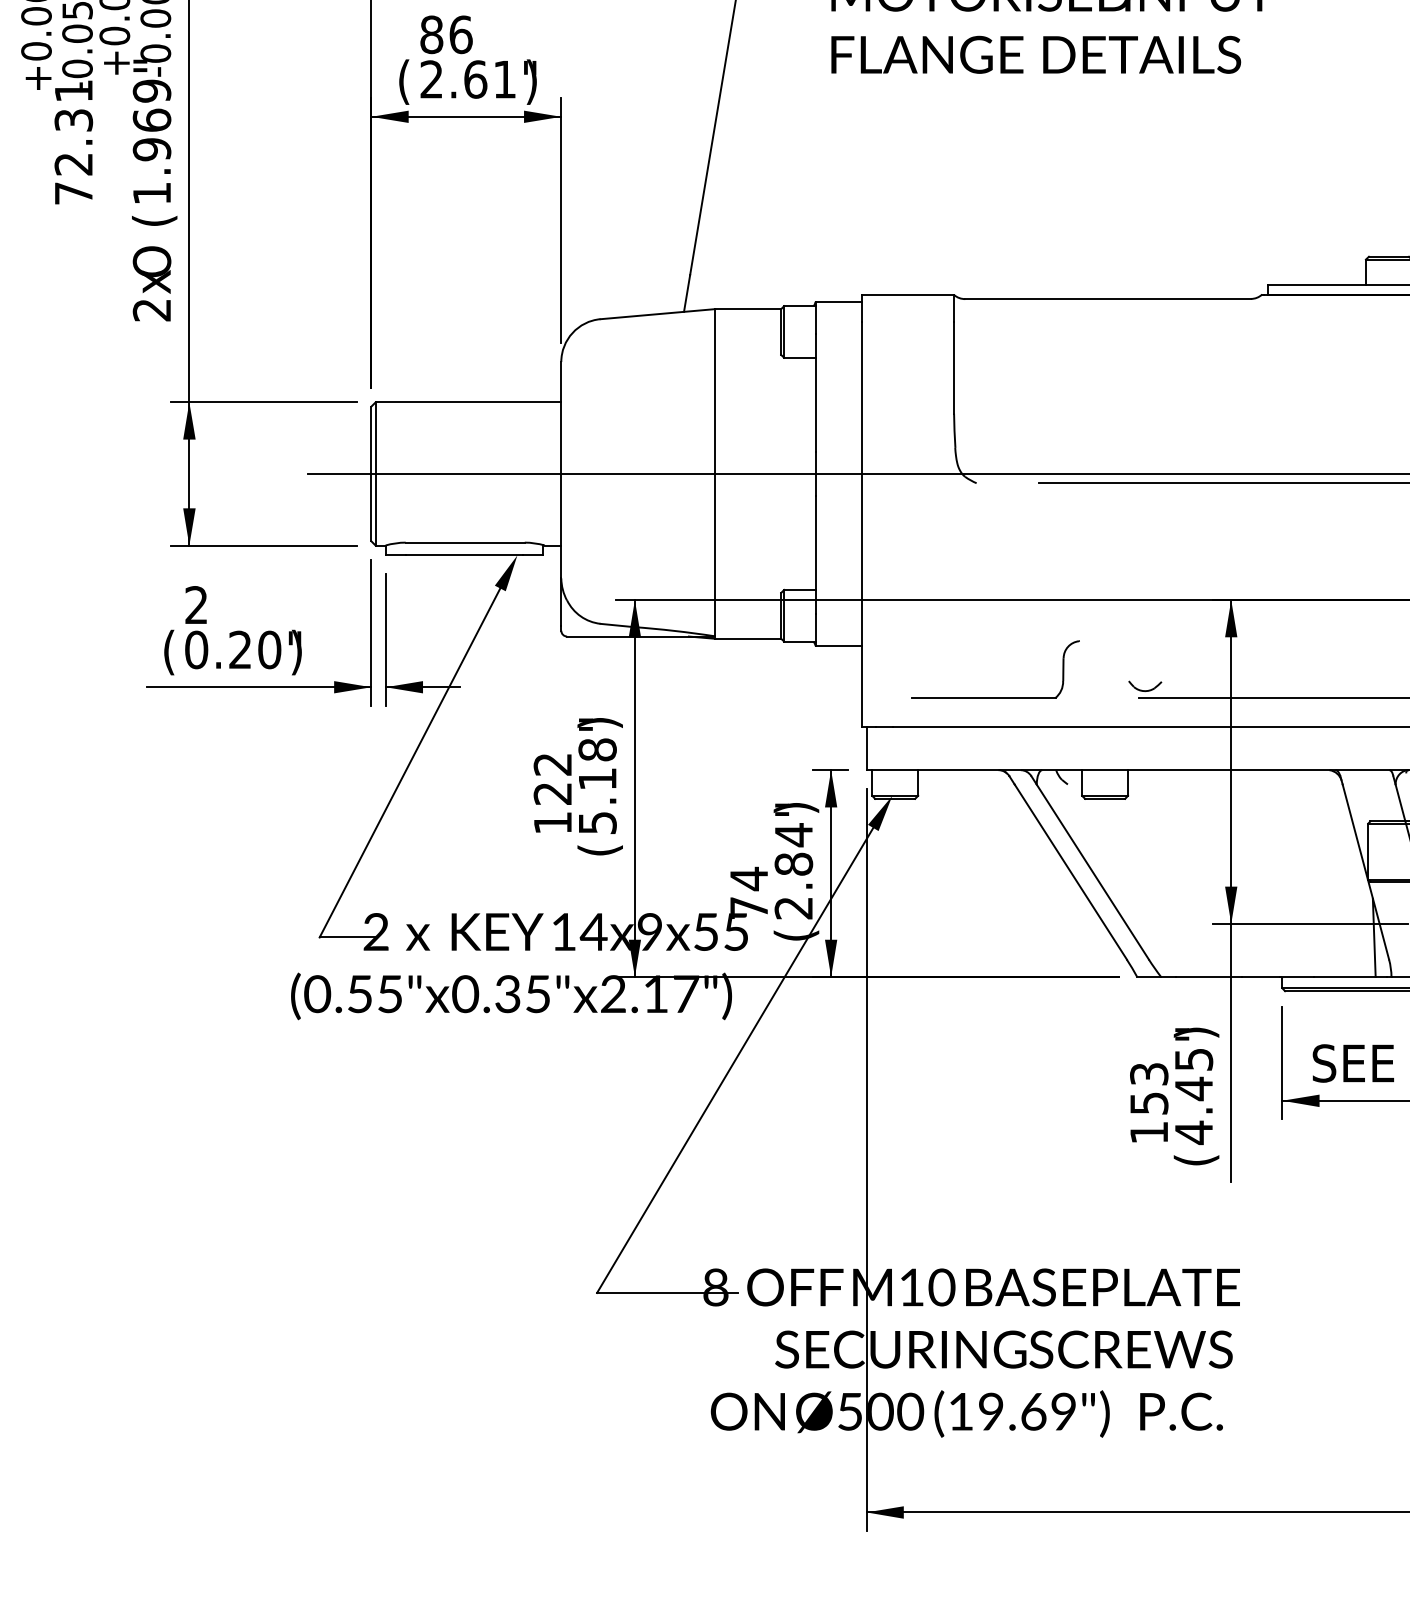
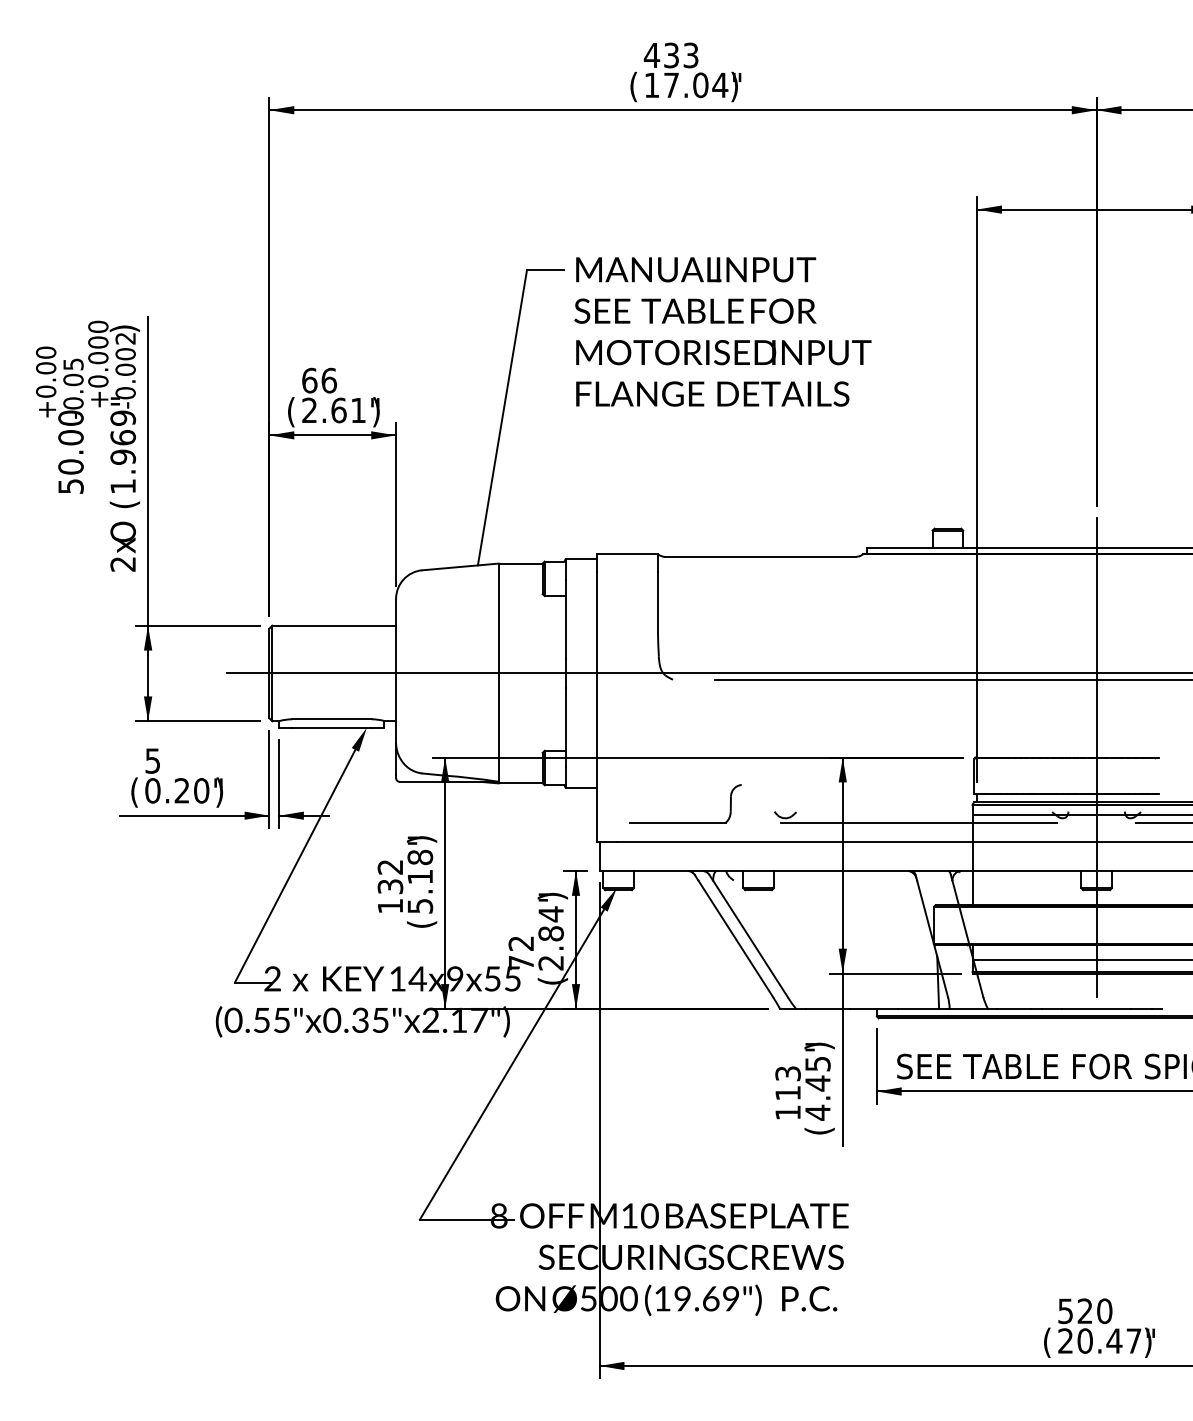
text: (431, 34) -> (309, 380), 86 -> 66
text: (73, 141) -> (70, 451), 72.31 -> 50.00
text: (196, 604) -> (152, 760), 2 -> 5
text: (552, 793) -> (390, 886), 122 -> 132
text: (747, 878) -> (520, 943), 74 -> 72
text: (1148, 1103) -> (787, 1093), 153 -> 113

